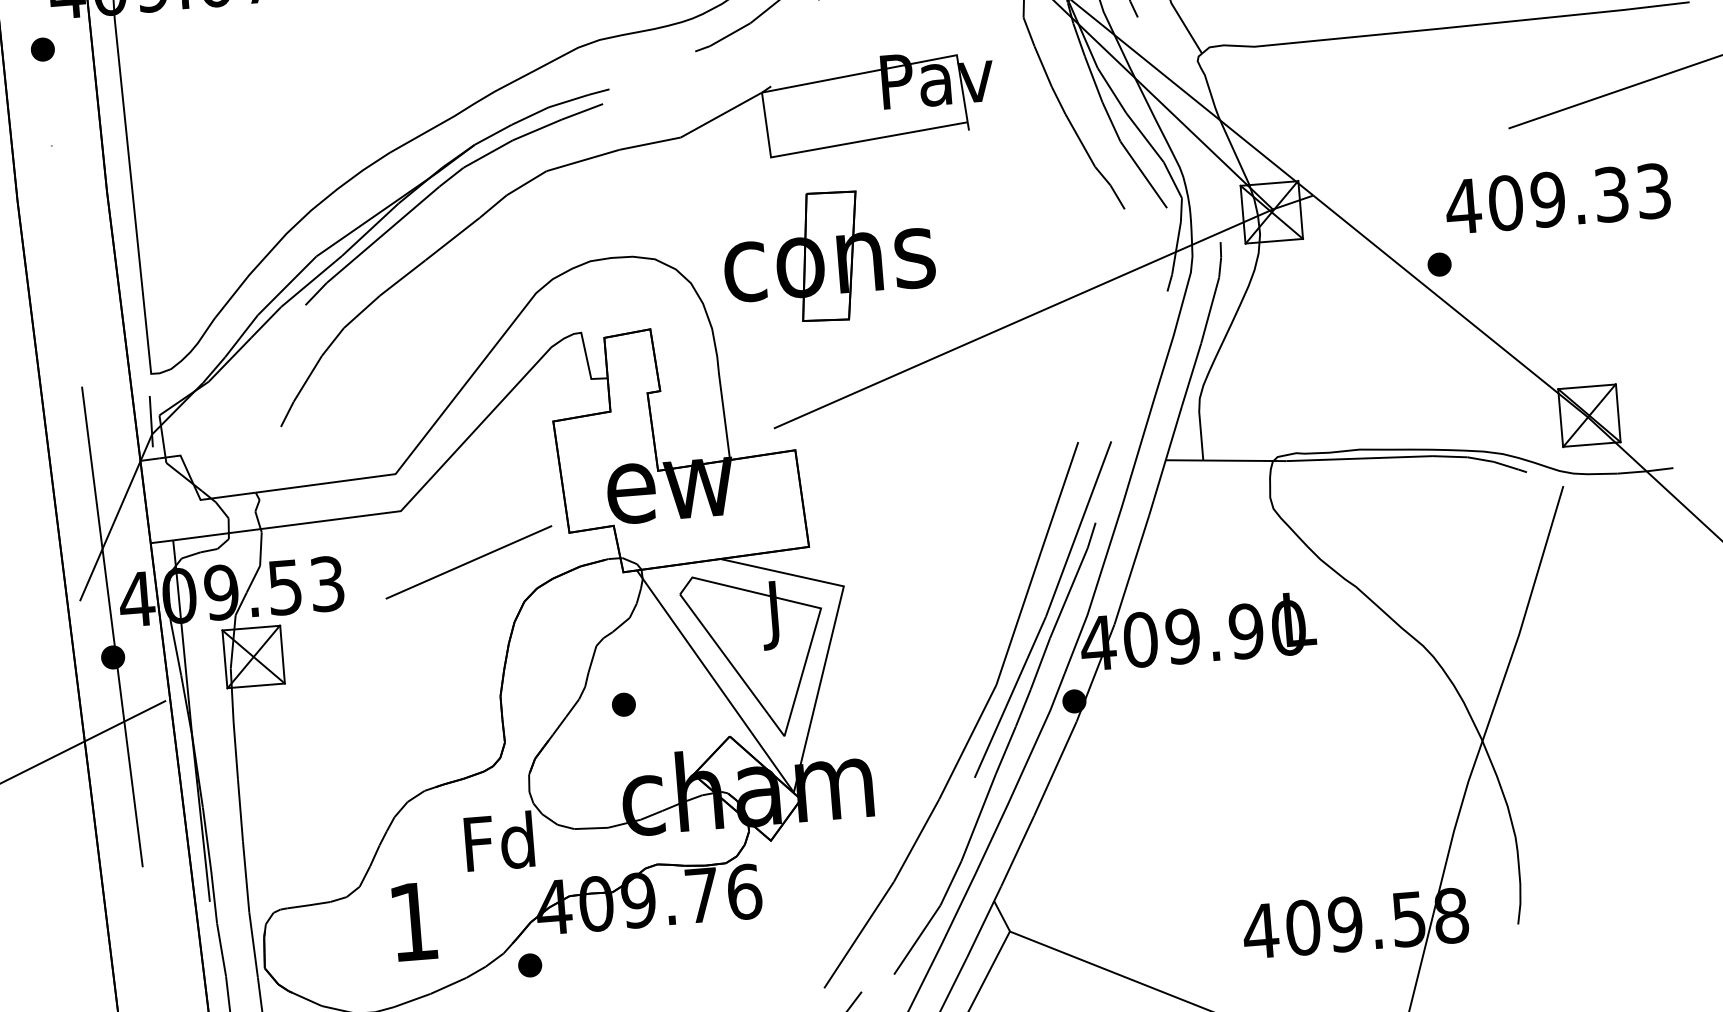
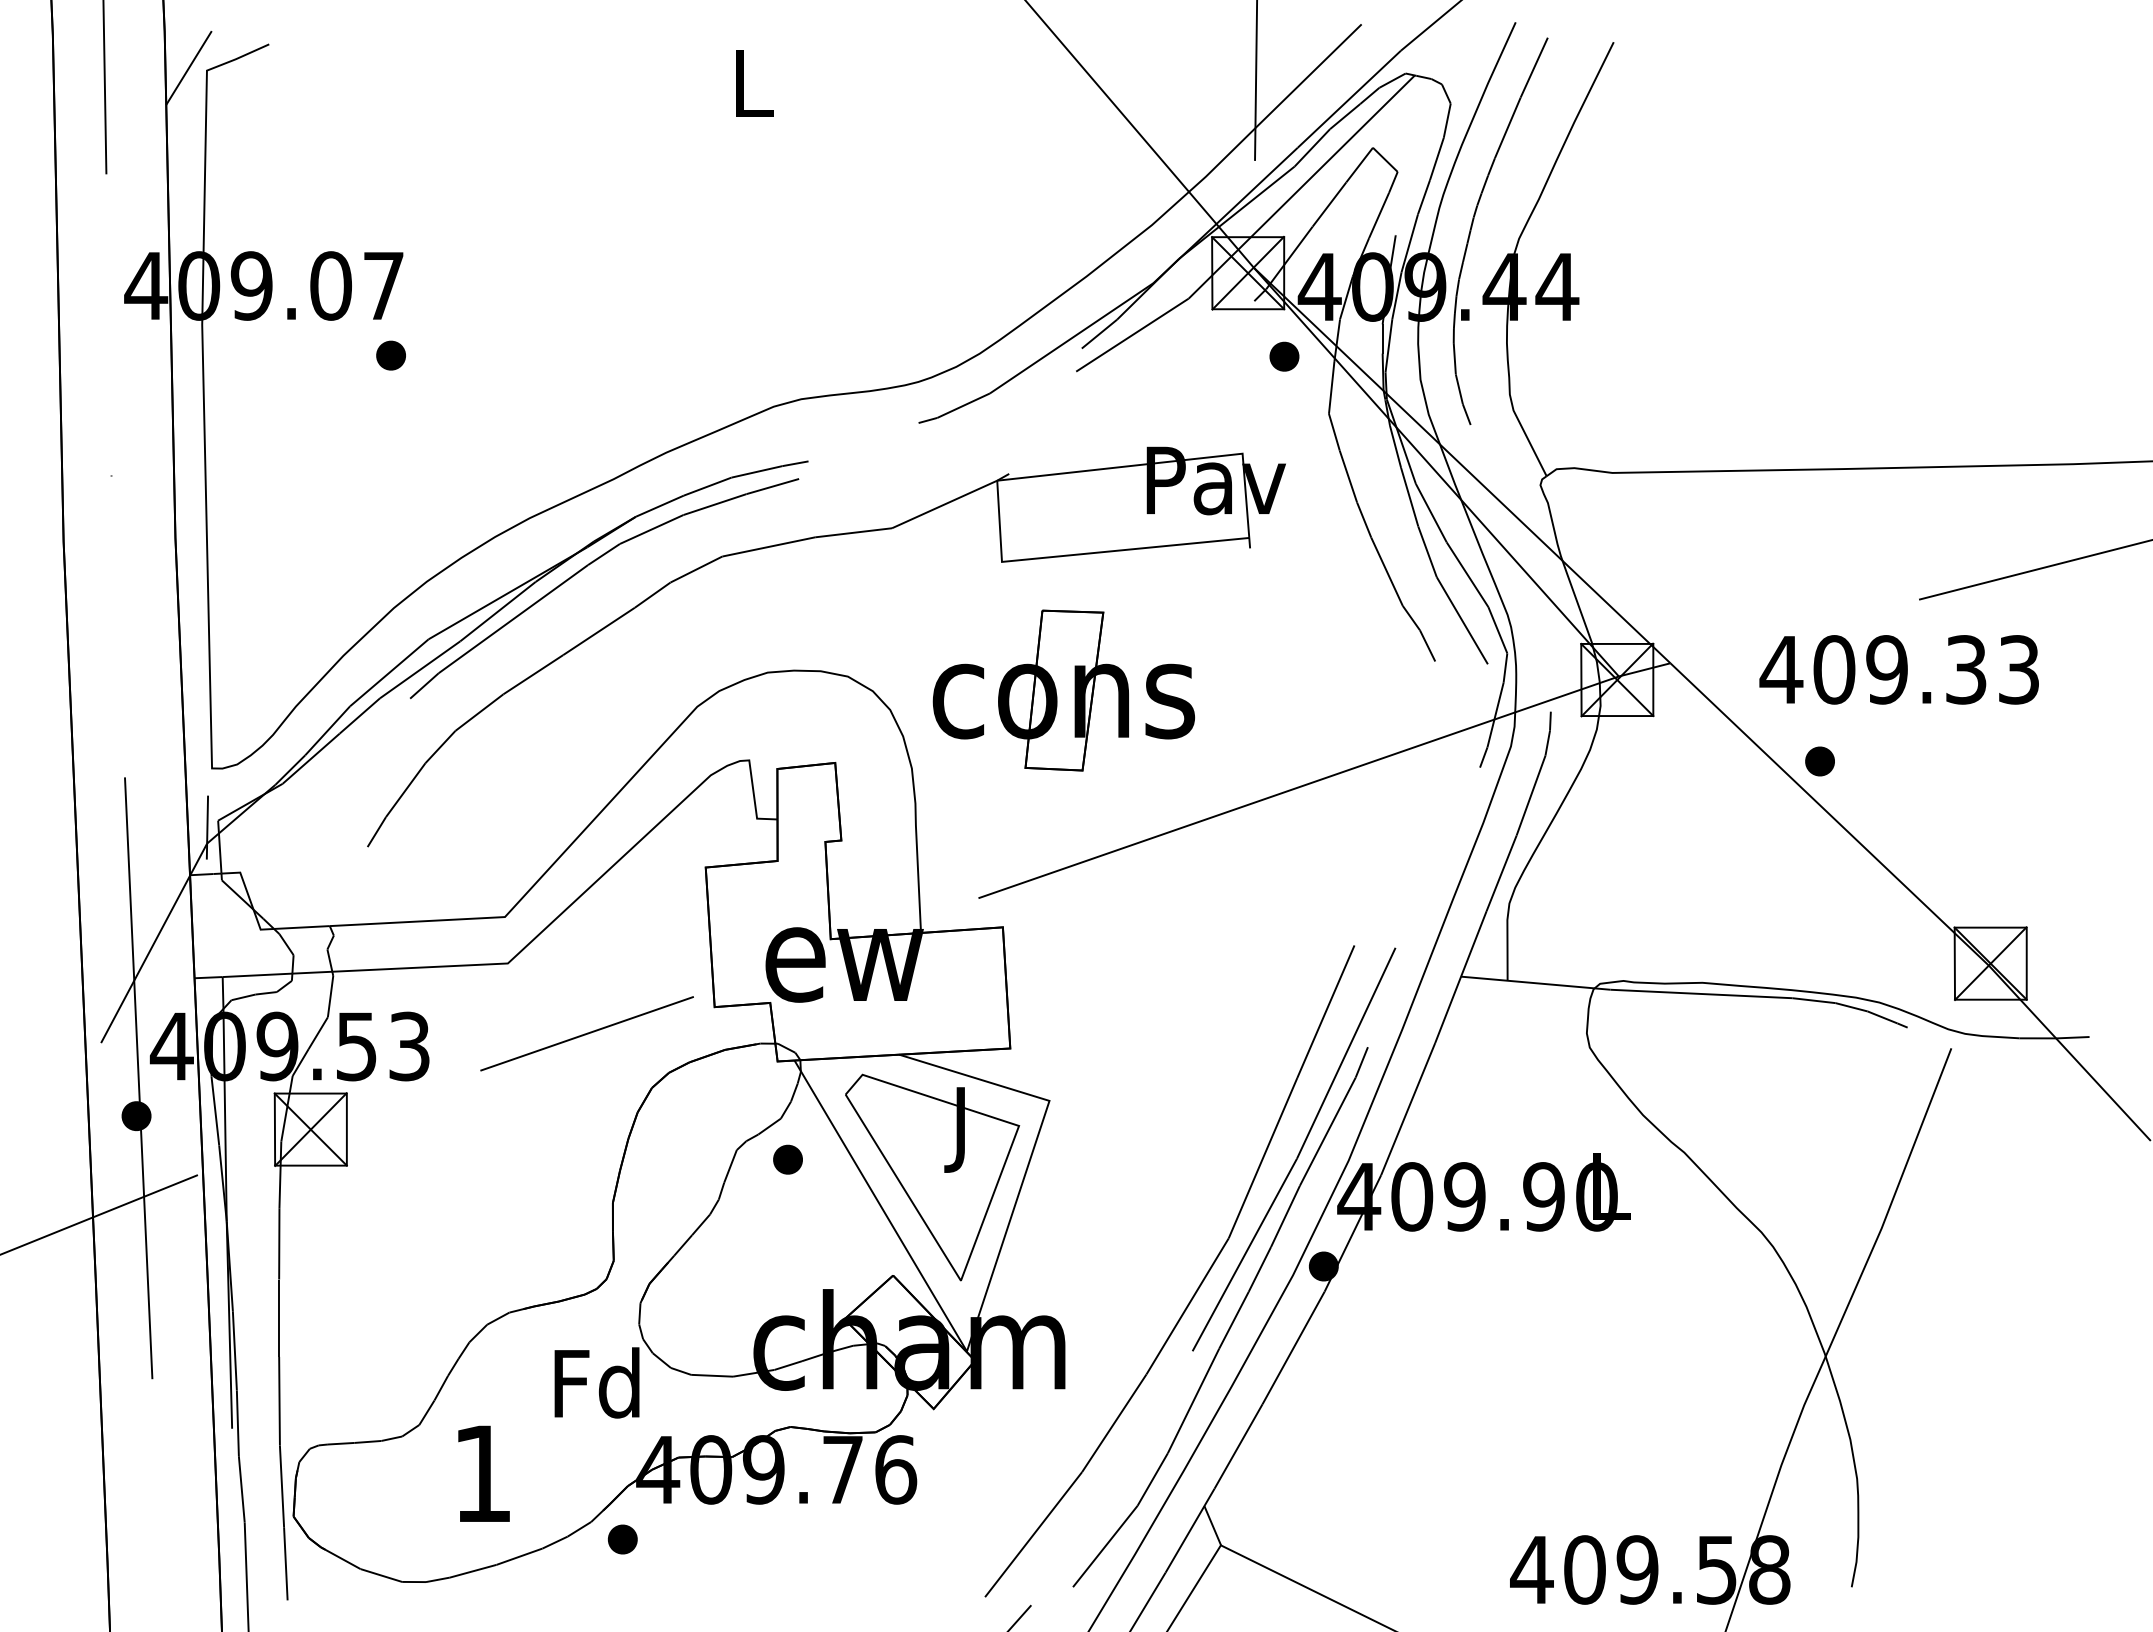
part: (42, 49) -> (390, 355), moved
text: (1557, 198) -> (1898, 669), moved
part: (623, 704) -> (787, 1159), moved

